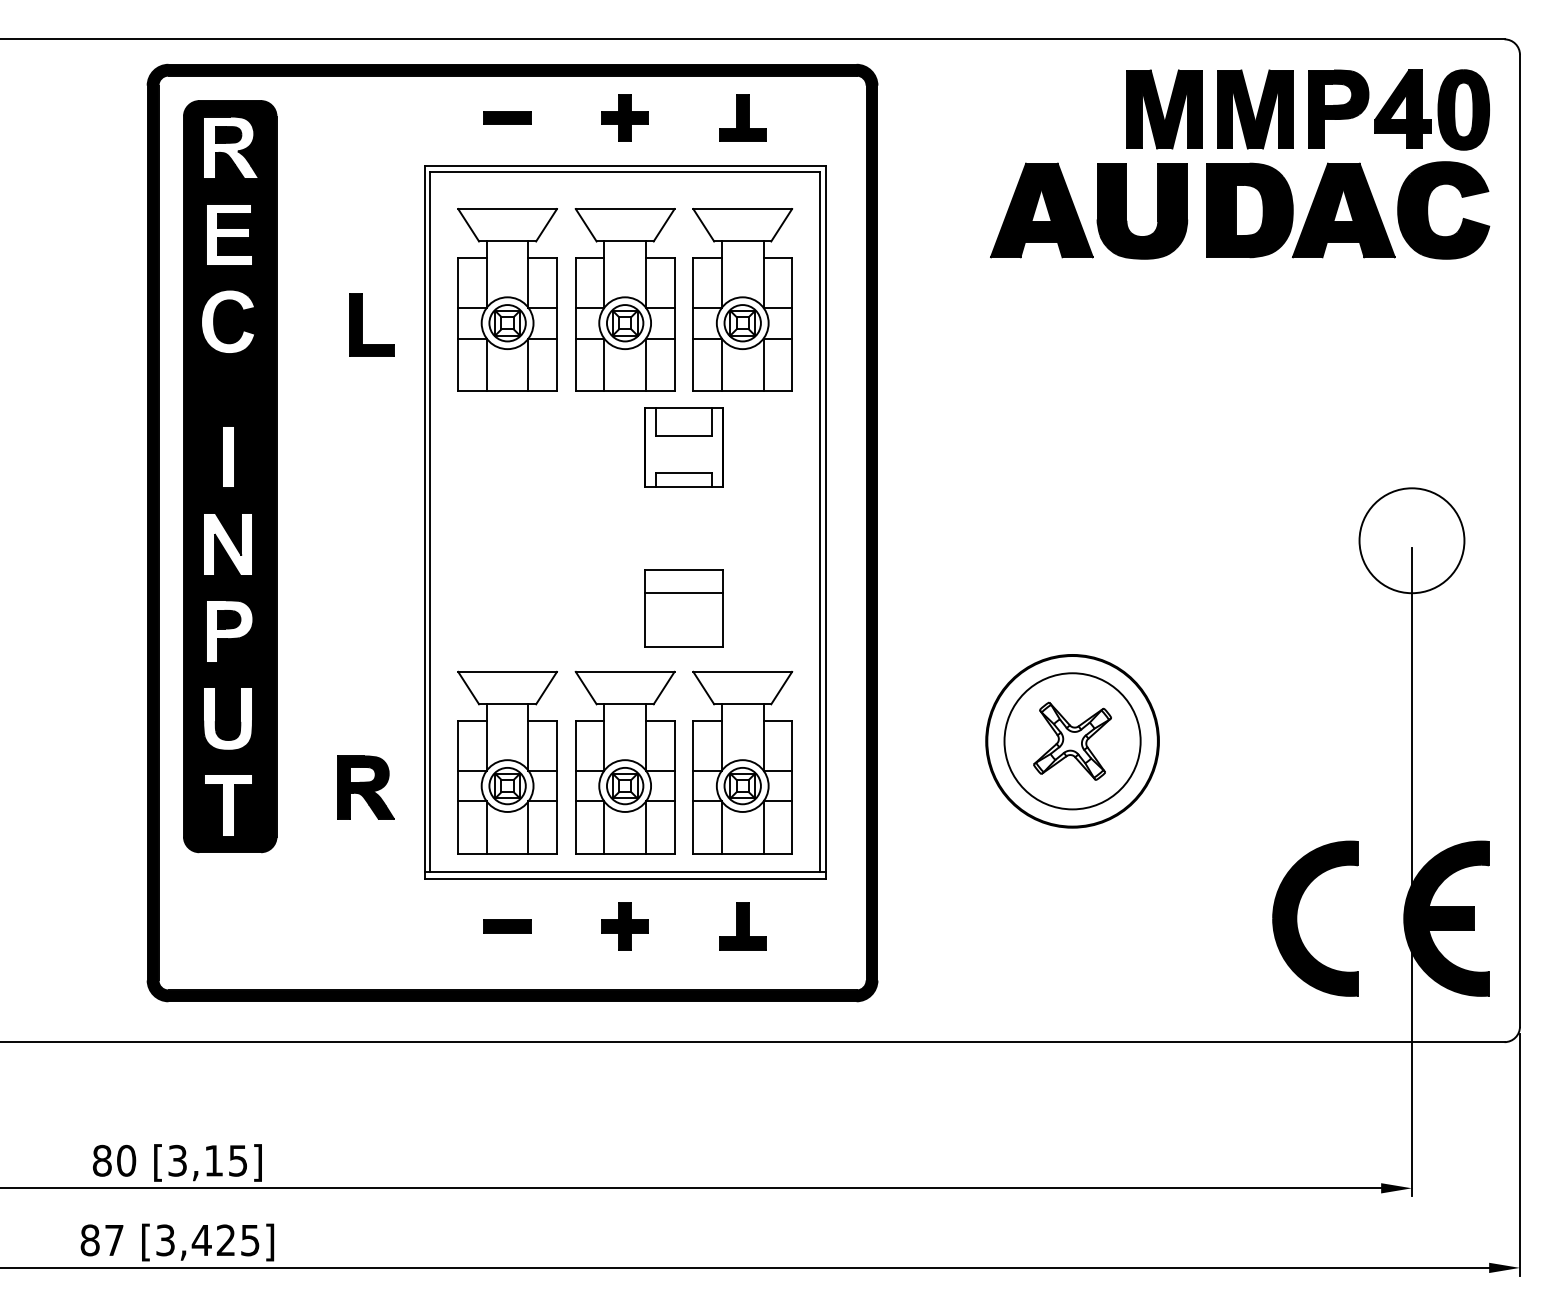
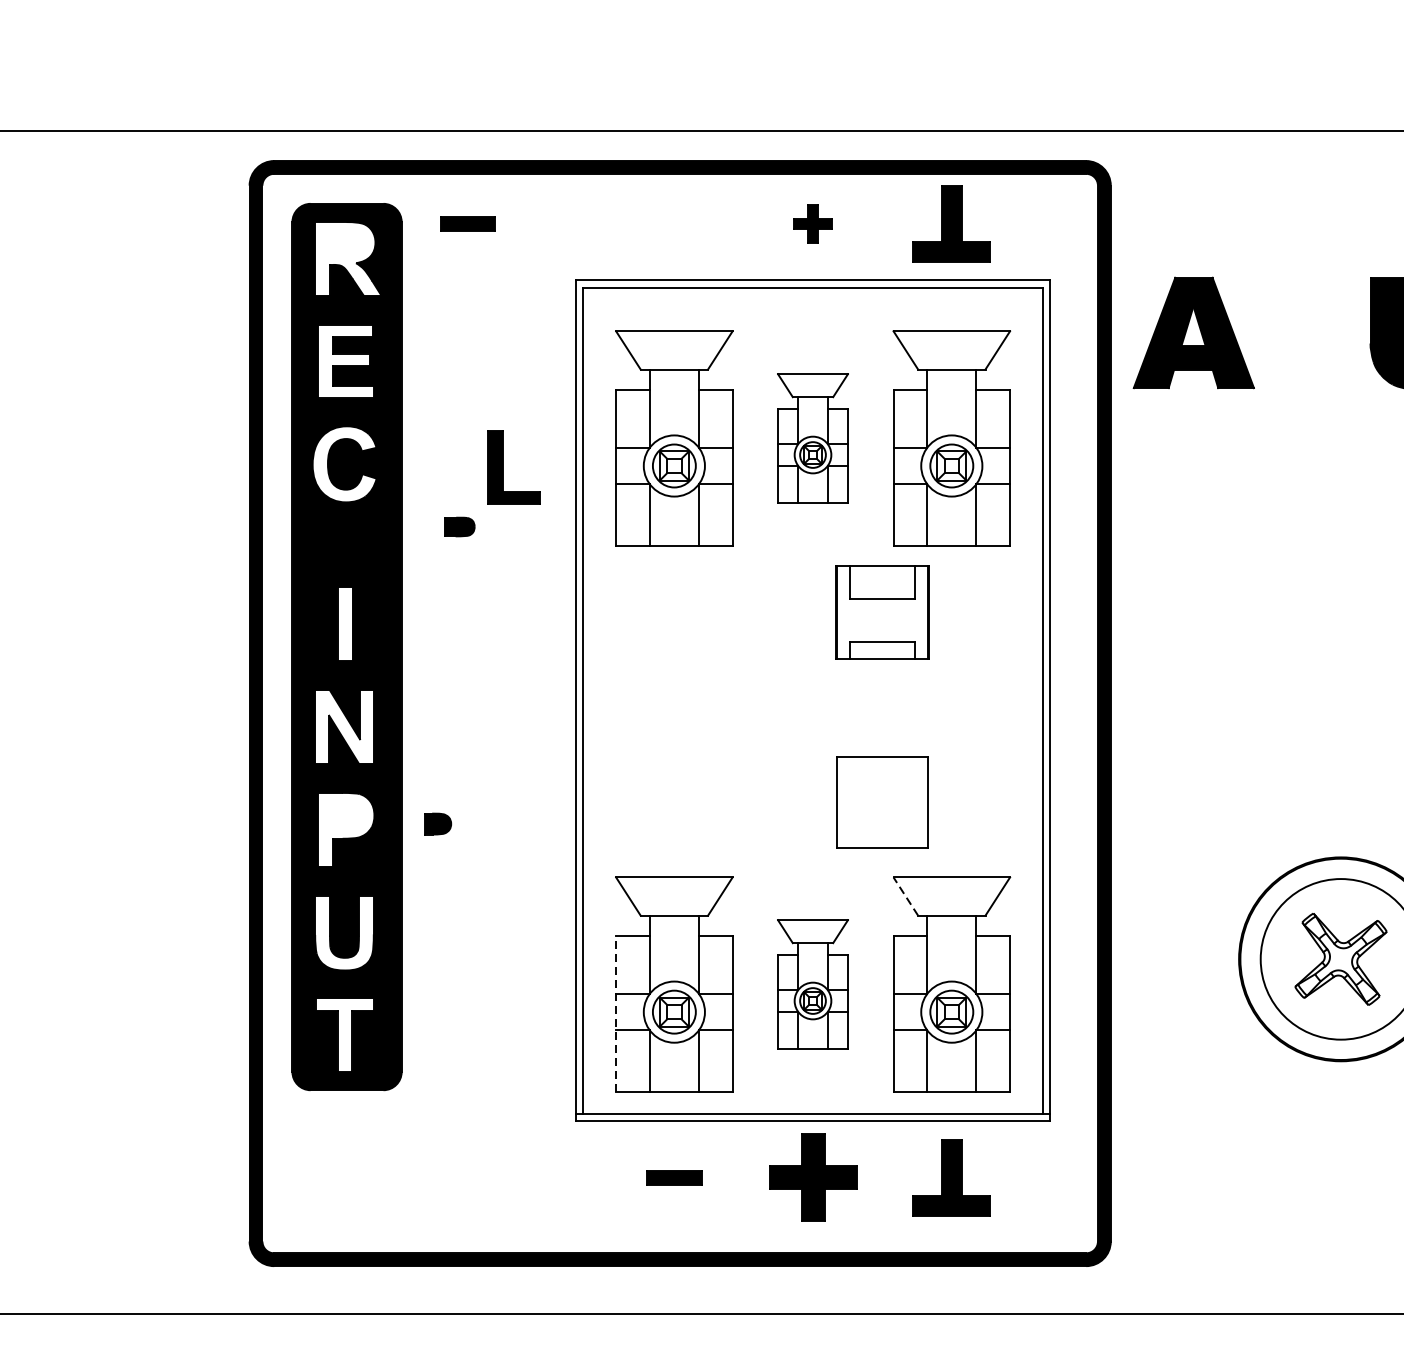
part: (507, 117) -> (467, 223), moved
part: (624, 117) -> (812, 223), size x0.7
part: (742, 117) -> (951, 223), size x1.4
part: (228, 134) -> (459, 526), moved
part: (1041, 210) -> (1193, 332), moved
part: (624, 299) -> (812, 437), size x0.6
line: (683, 593) -> (881, 784), removed
part: (229, 619) -> (438, 823), moved
line: (703, 687) -> (905, 895), solid -> dashed
part: (624, 762) -> (812, 984), size x0.6
part: (365, 787) -> (506, 1013), removed
line: (458, 787) -> (616, 1013), solid -> dashed
part: (624, 926) -> (812, 1177), size x1.6
part: (742, 926) -> (951, 1177), size x1.4

